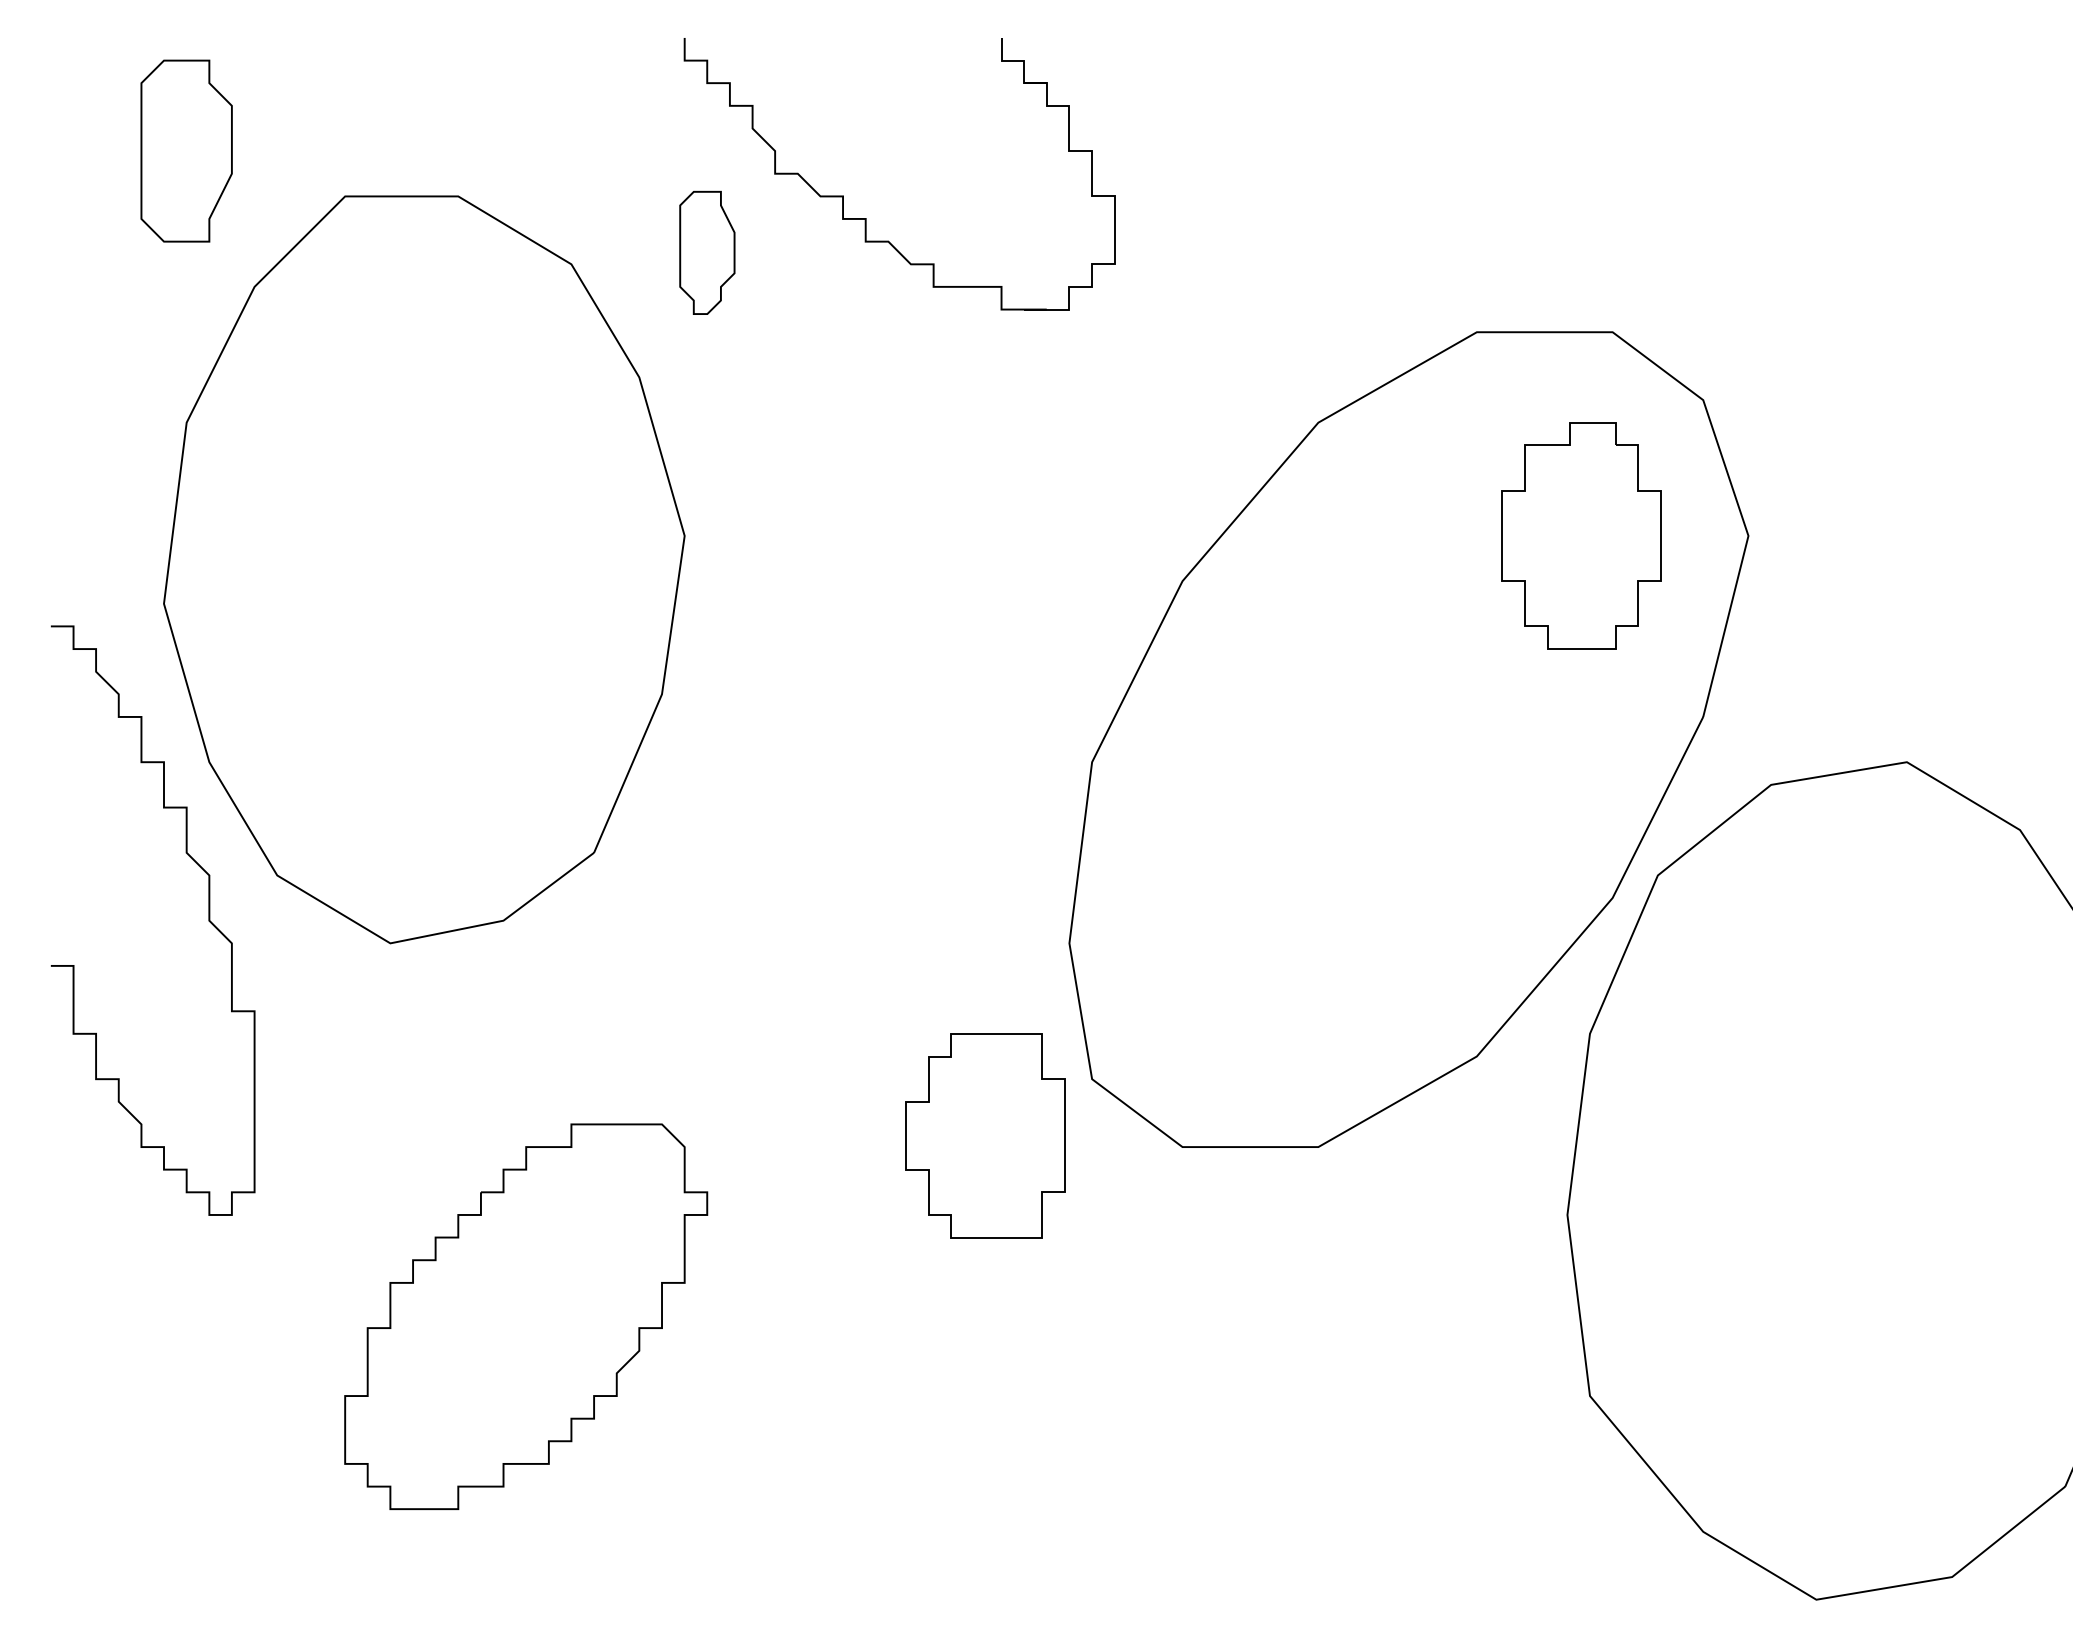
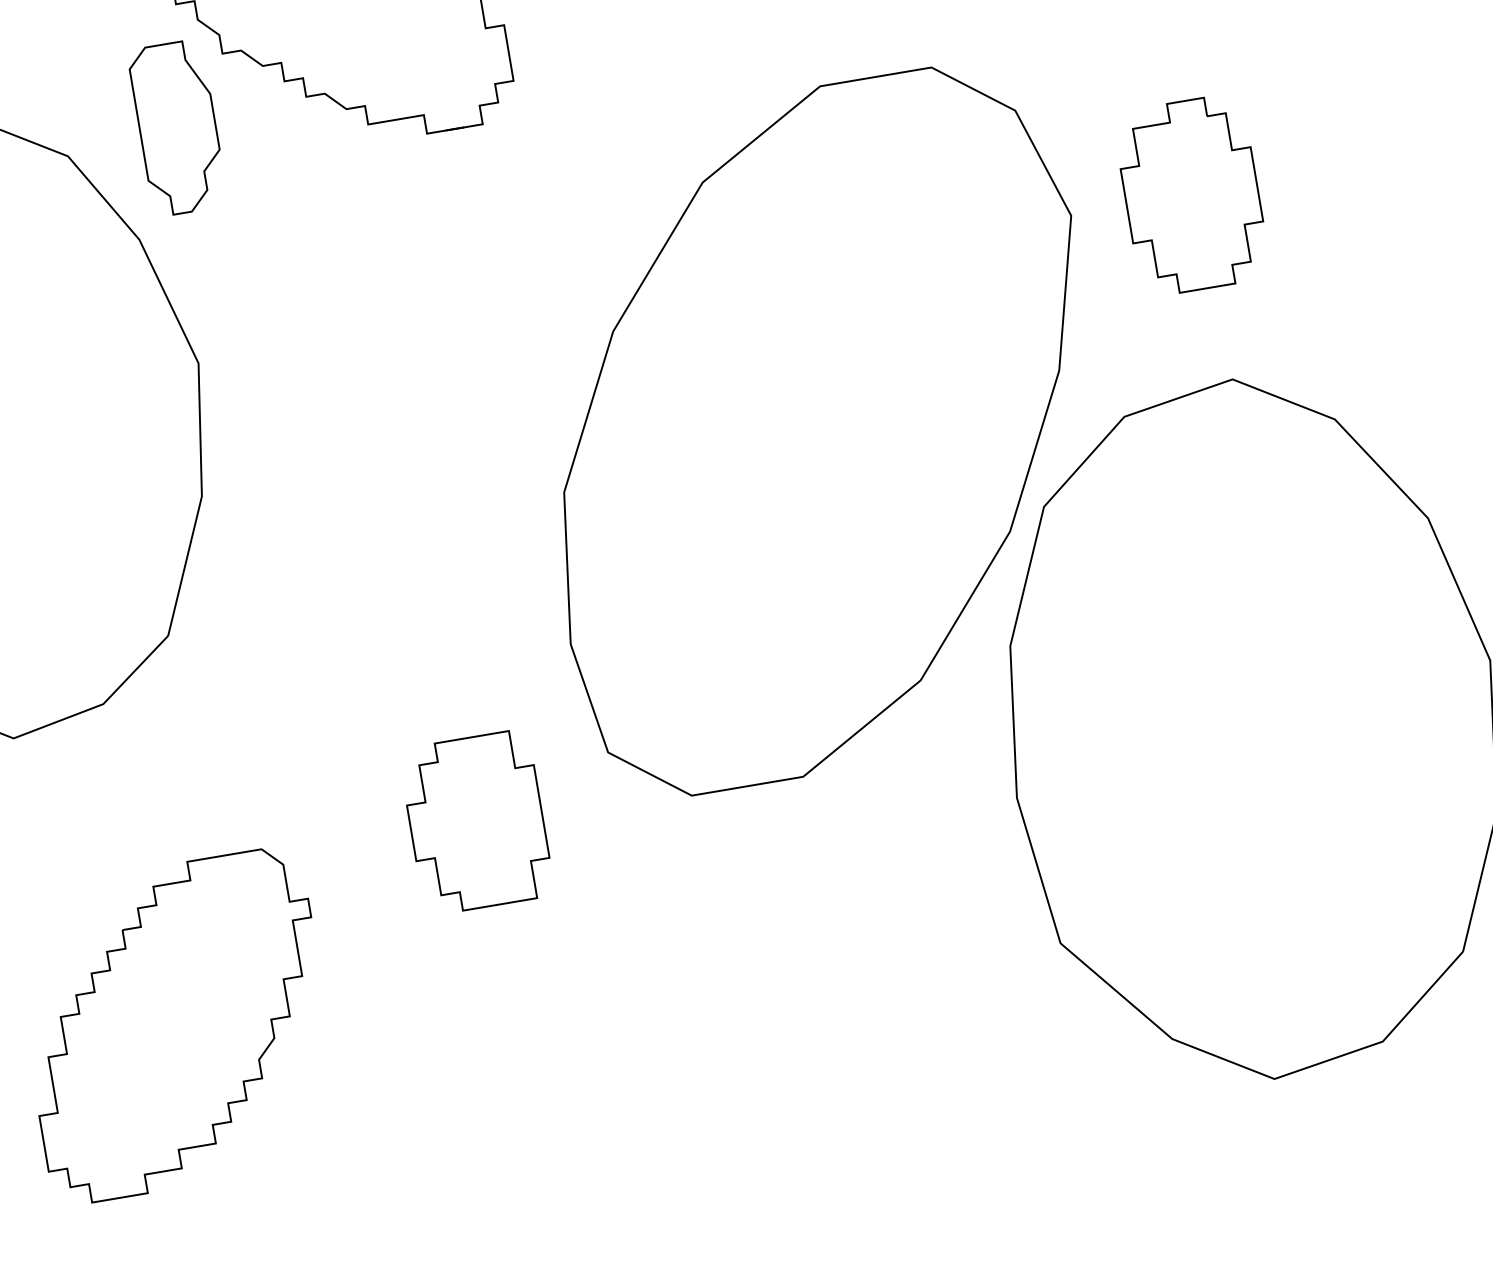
part: (707, 252) -> (177, 127), size x1.67
part: (1581, 535) -> (1191, 195), moved
part: (985, 1135) -> (476, 822), moved

